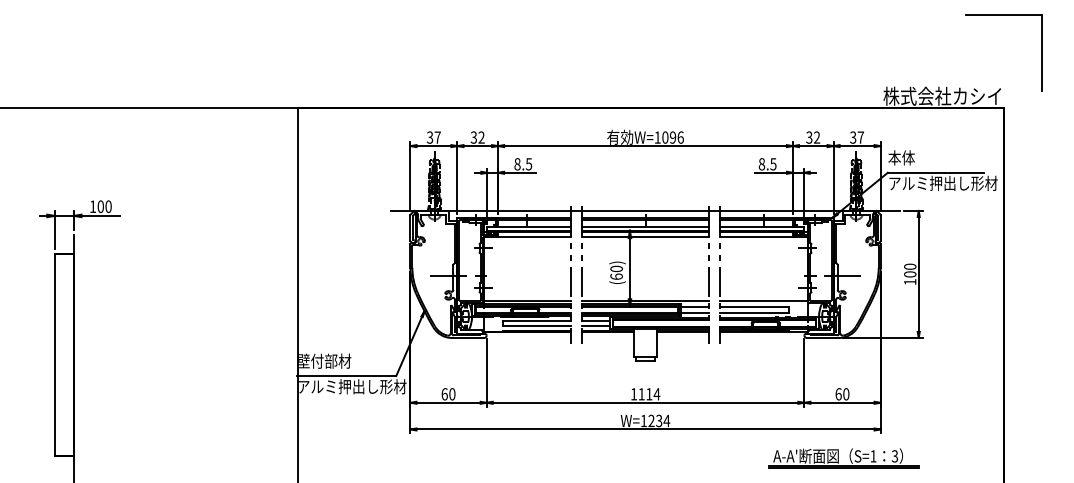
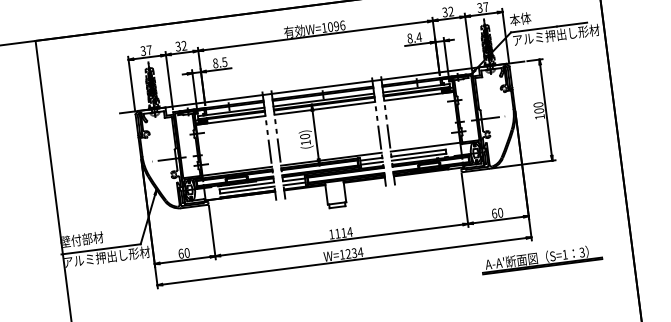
text: (773, 164) -> (419, 37), 8.5 -> 8.4
text: (616, 276) -> (305, 142), (60) -> (10)
part: (843, 458) -> (541, 259), moved

